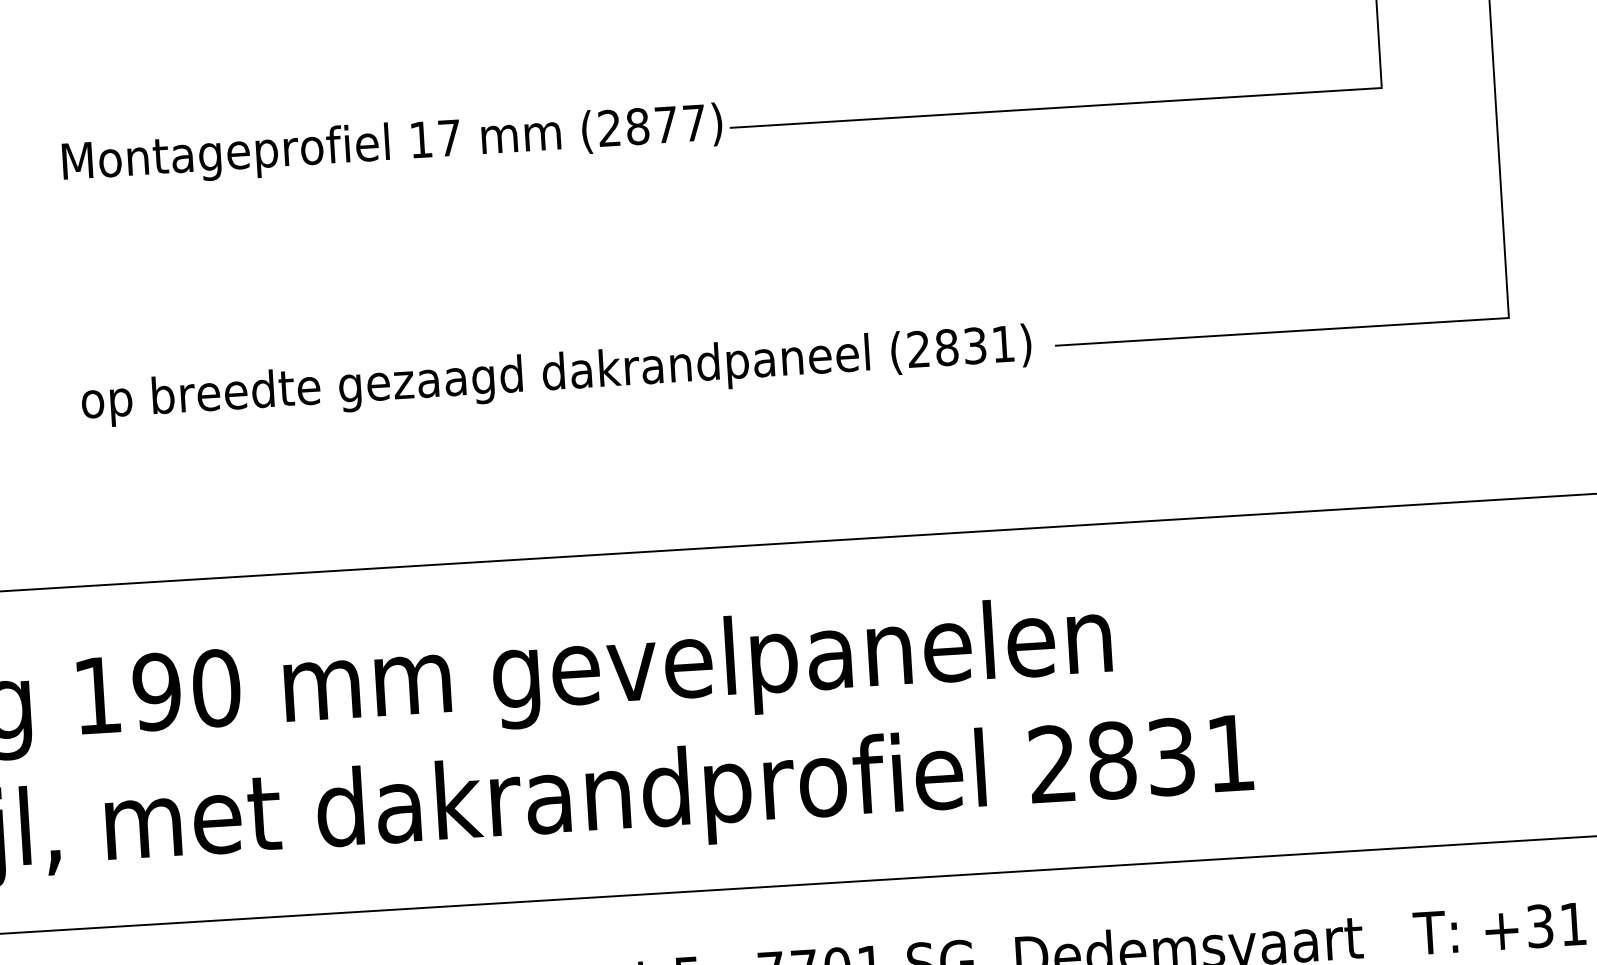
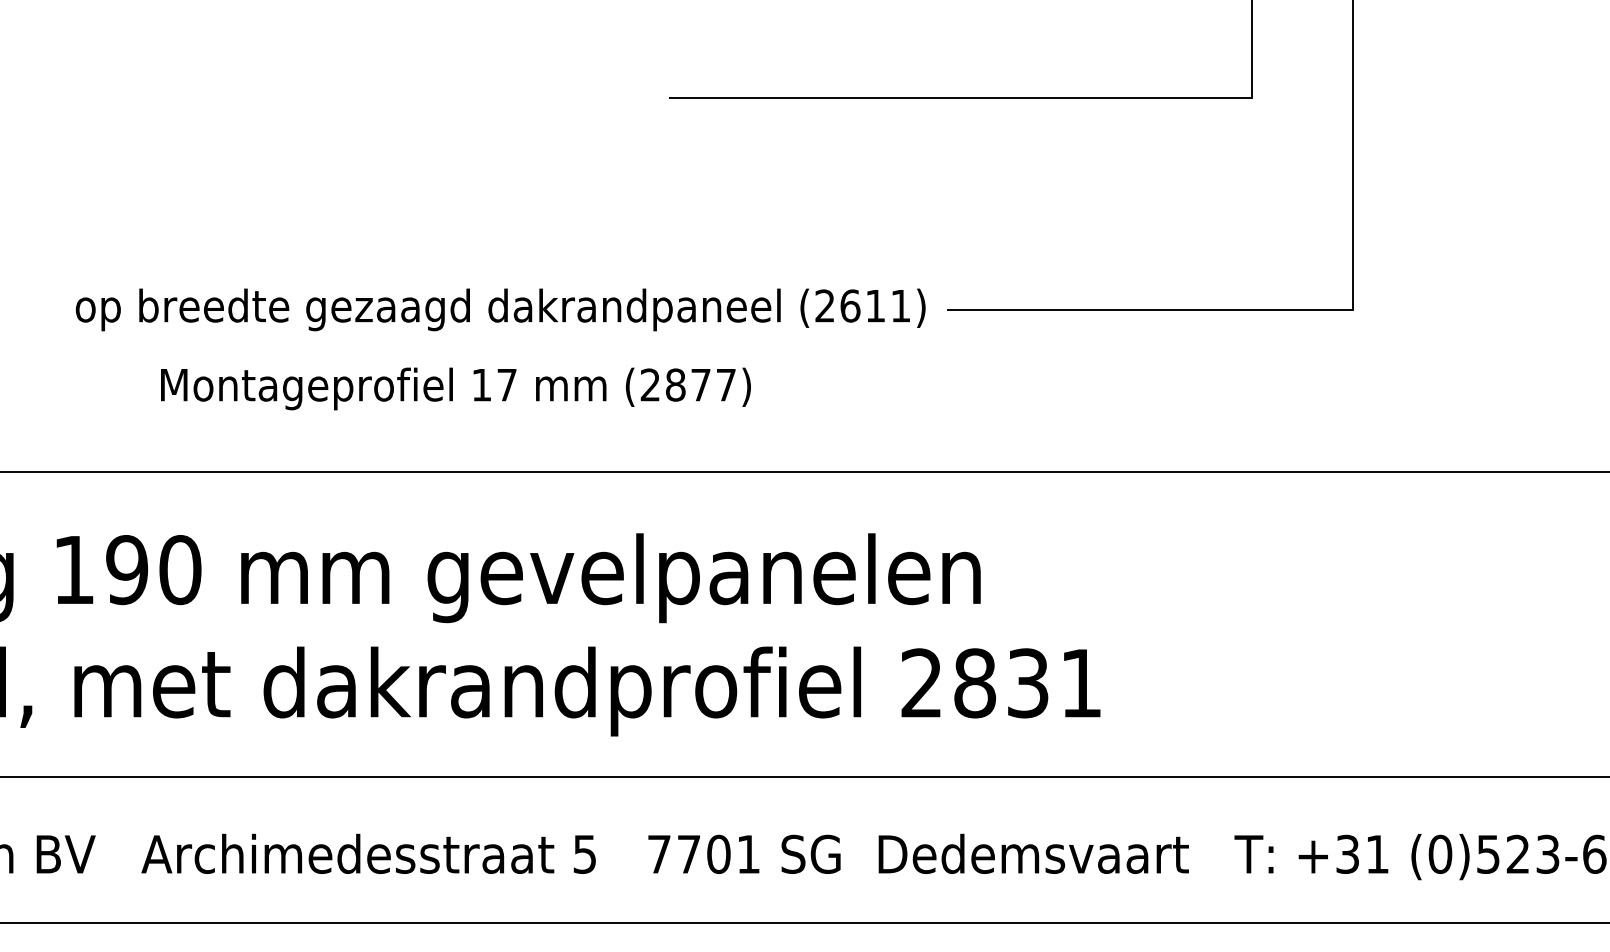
text: (392, 145) -> (455, 388), moved
text: (960, 346) -> (862, 305), (2831) -> (2611)

